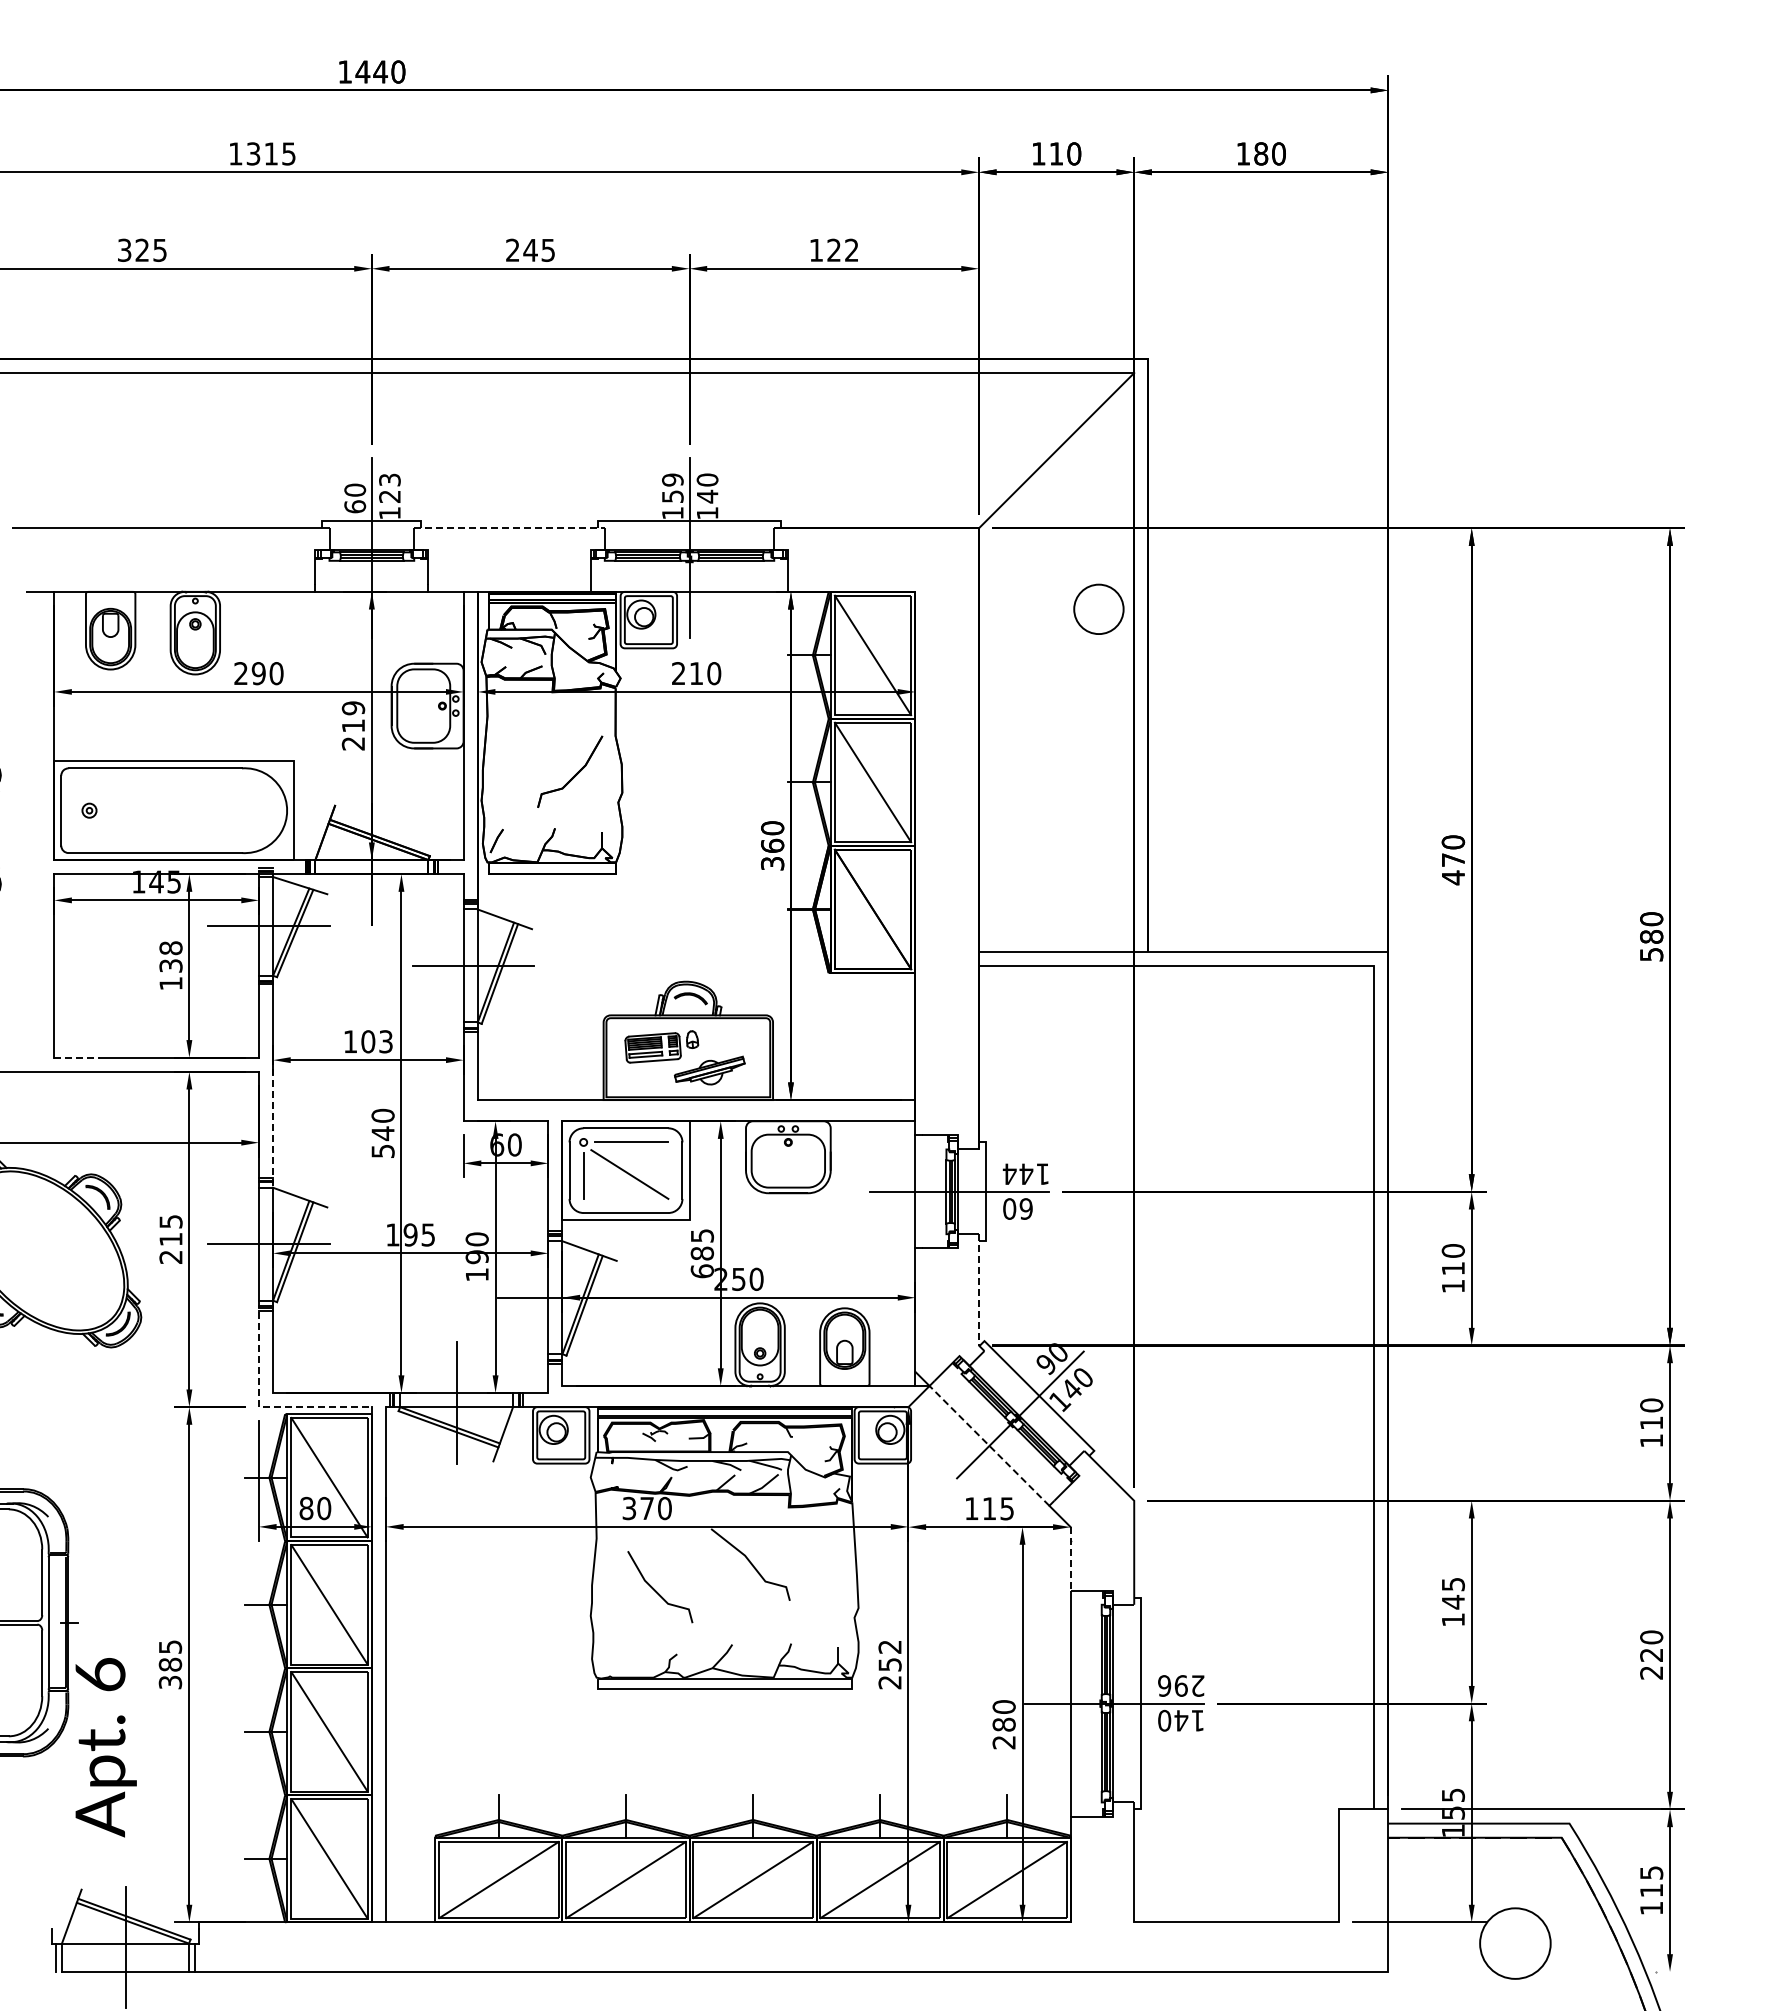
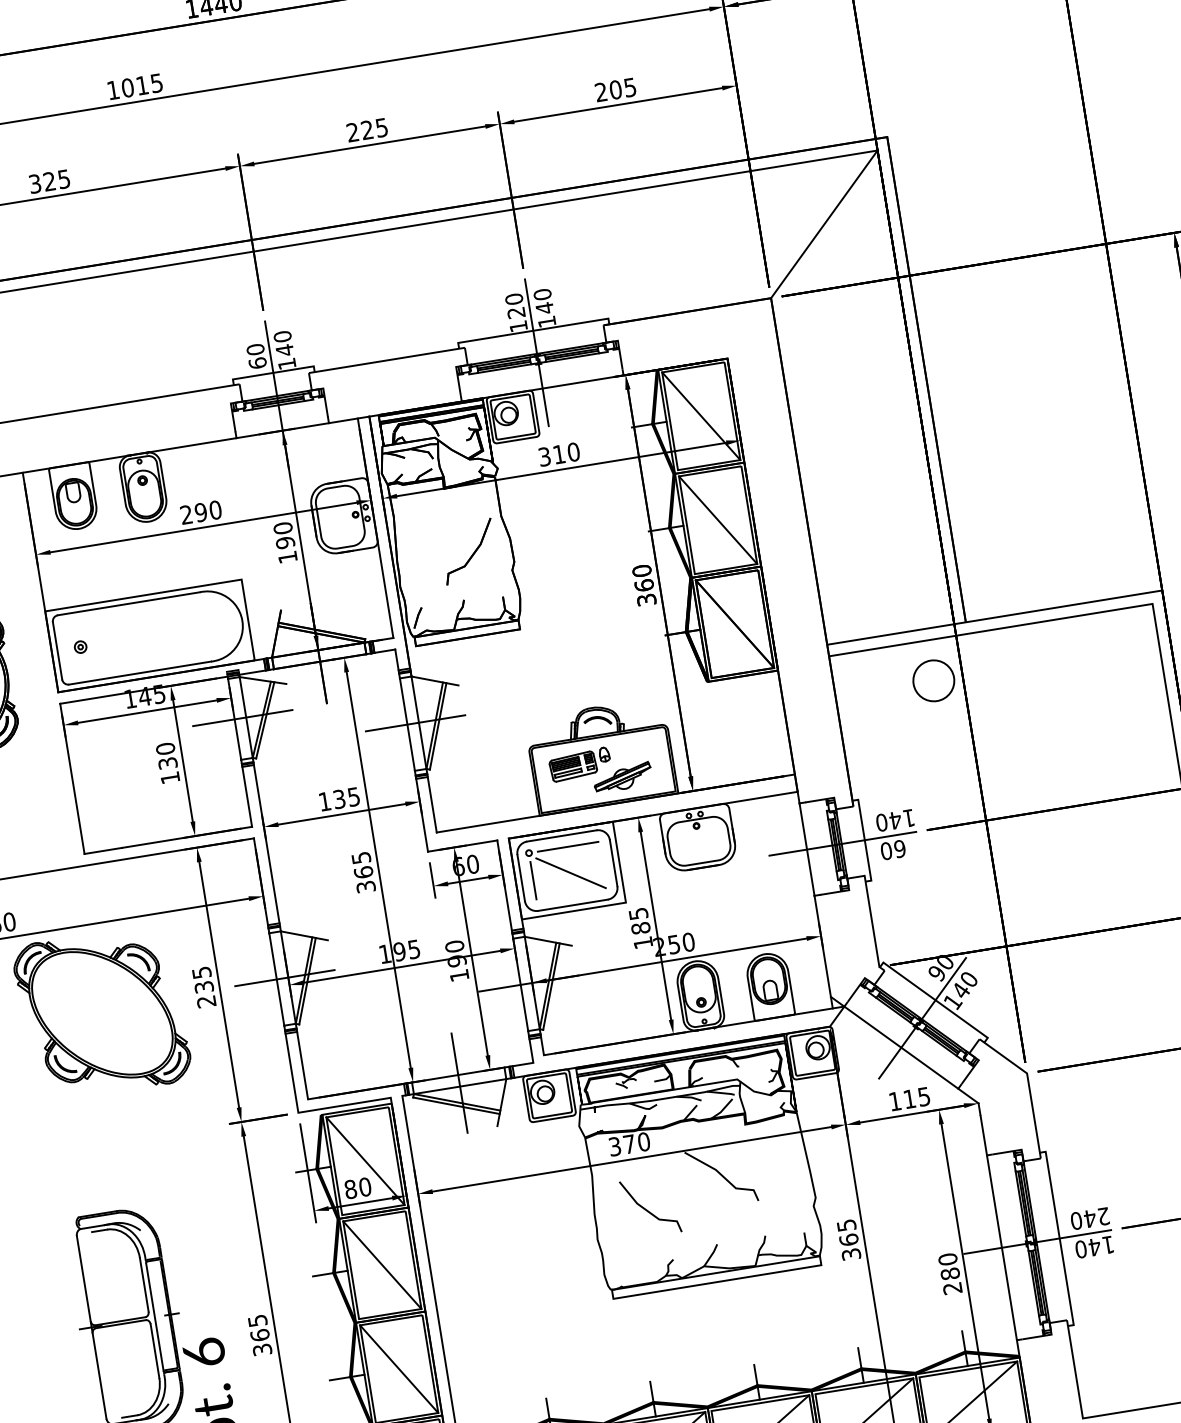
text: (253, 153) -> (127, 87), 1315 -> 1015
text: (530, 249) -> (367, 129), 245 -> 225
text: (833, 249) -> (615, 89), 122 -> 205
text: (672, 487) -> (514, 305), 159 -> 120
text: (389, 488) -> (283, 343), 123 -> 140
line: (510, 528) -> (387, 360), dashed -> solid
circle: (1098, 608) -> (933, 680), moved
text: (678, 673) -> (544, 456), 210 -> 310
text: (353, 725) -> (285, 542), 219 -> 190
text: (170, 948) -> (165, 749), 138 -> 130
text: (376, 1041) -> (346, 797), 103 -> 135
line: (77, 1057) -> (103, 850), dashed -> solid
line: (273, 1123) -> (272, 878), dashed -> solid
text: (382, 1132) -> (363, 871), 540 -> 365
text: (1009, 1174) -> (881, 822), 144 -> 140
text: (170, 1239) -> (203, 987), 215 -> 235
text: (701, 1271) -> (642, 943), 685 -> 185
line: (978, 1289) -> (871, 921), dashed -> solid
line: (261, 1407) -> (300, 1112), dashed -> solid
line: (989, 1445) -> (901, 1047), dashed -> solid
line: (1070, 1558) -> (982, 1129), dashed -> solid
text: (169, 1664) -> (259, 1335), 385 -> 365
text: (889, 1664) -> (848, 1239), 252 -> 365
text: (1173, 1685) -> (1083, 1219), 296 -> 240

